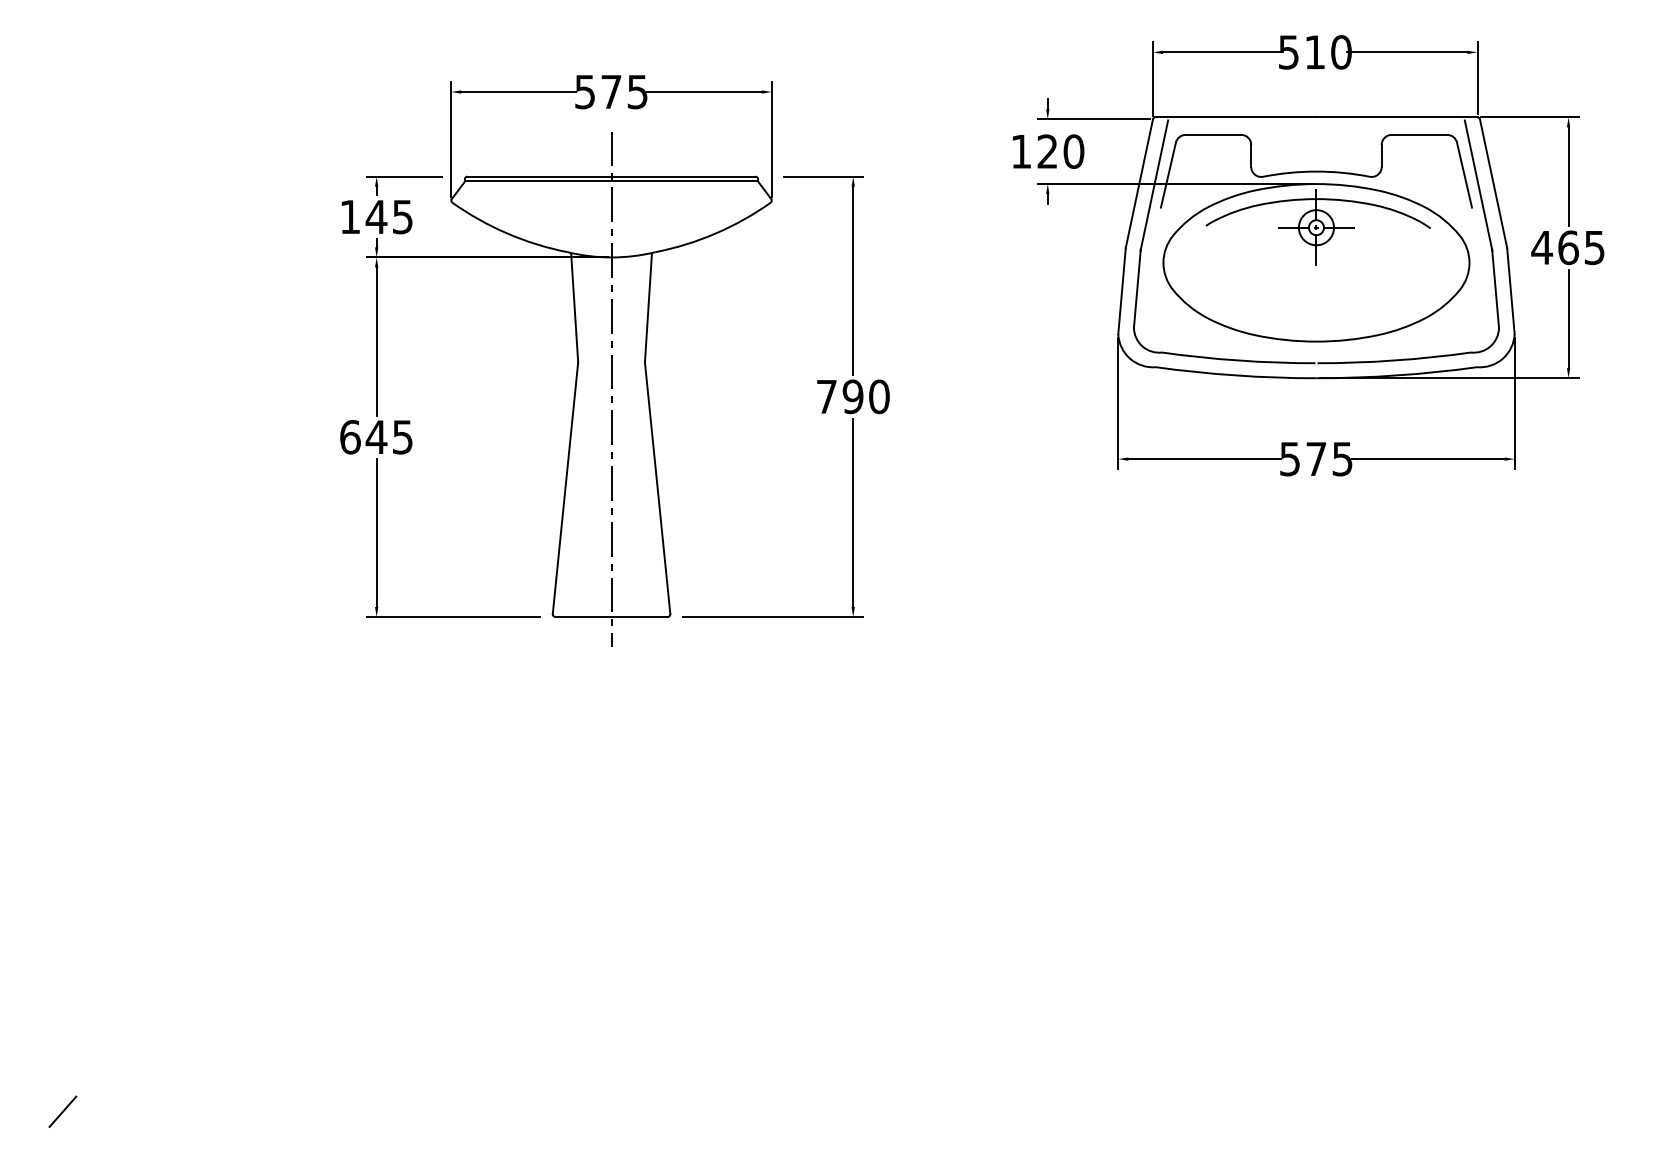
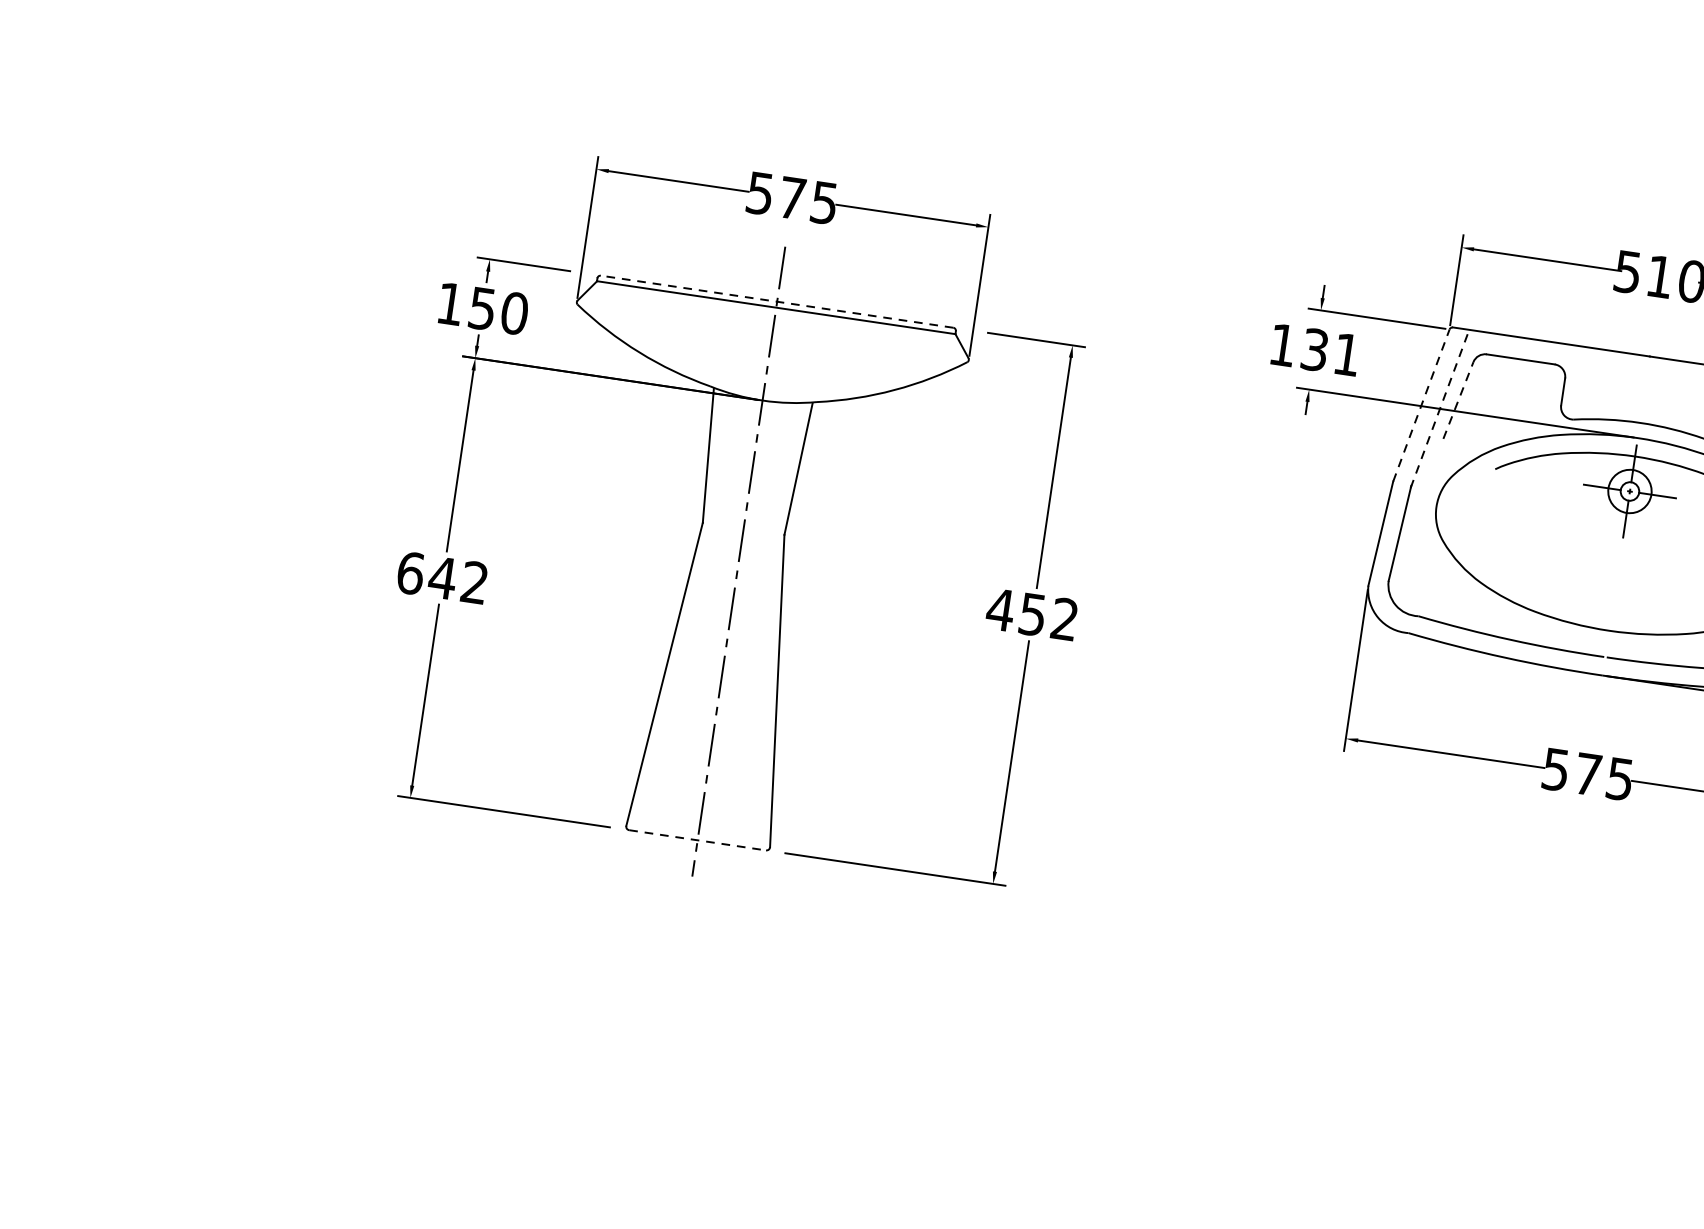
text: (1060, 151) -> (1330, 352), 120 -> 131
line: (1168, 174) -> (1458, 399), solid -> dashed
line: (611, 176) -> (777, 301), solid -> dashed
line: (1139, 183) -> (1421, 405), solid -> dashed
line: (1154, 185) -> (1439, 410), solid -> dashed
text: (389, 216) -> (498, 310), 145 -> 150
text: (852, 396) -> (1032, 614), 790 -> 452
text: (402, 437) -> (474, 582), 645 -> 642
line: (611, 617) -> (697, 840), solid -> dashed

